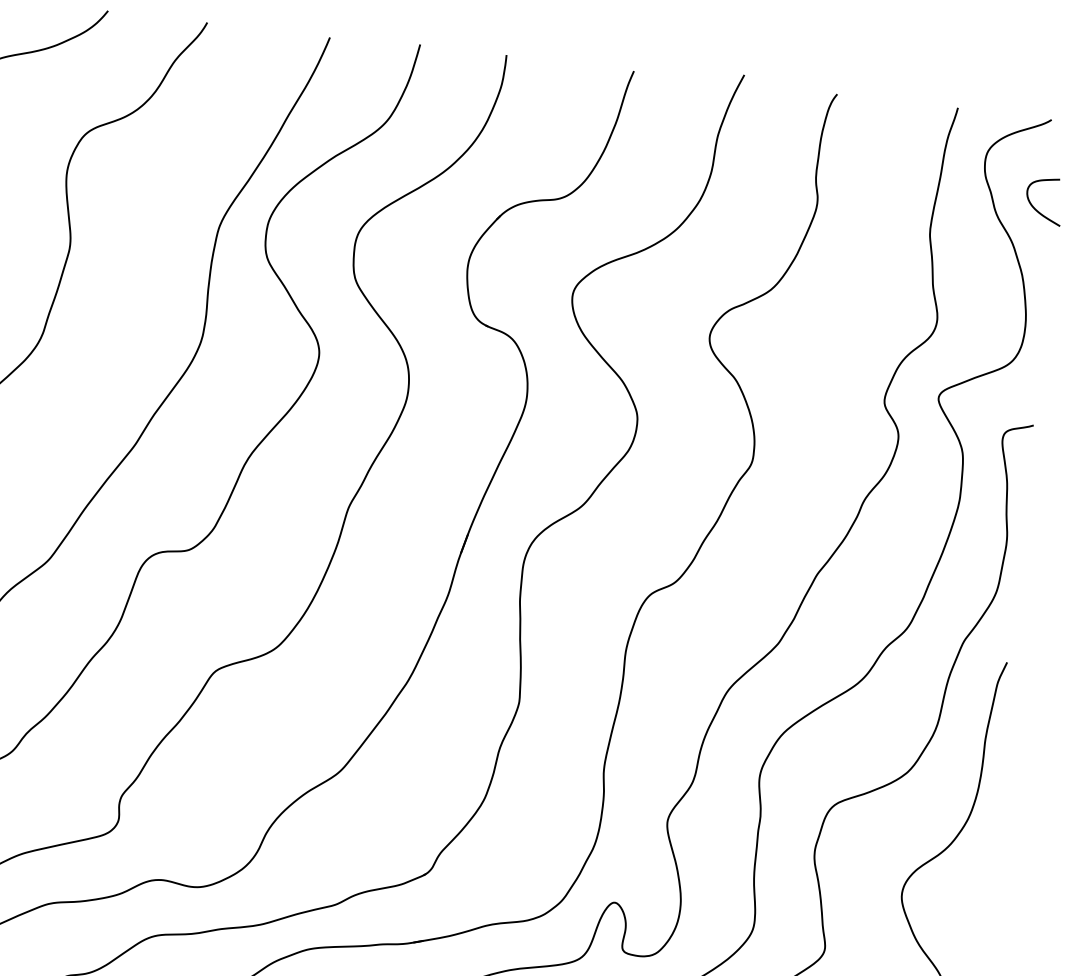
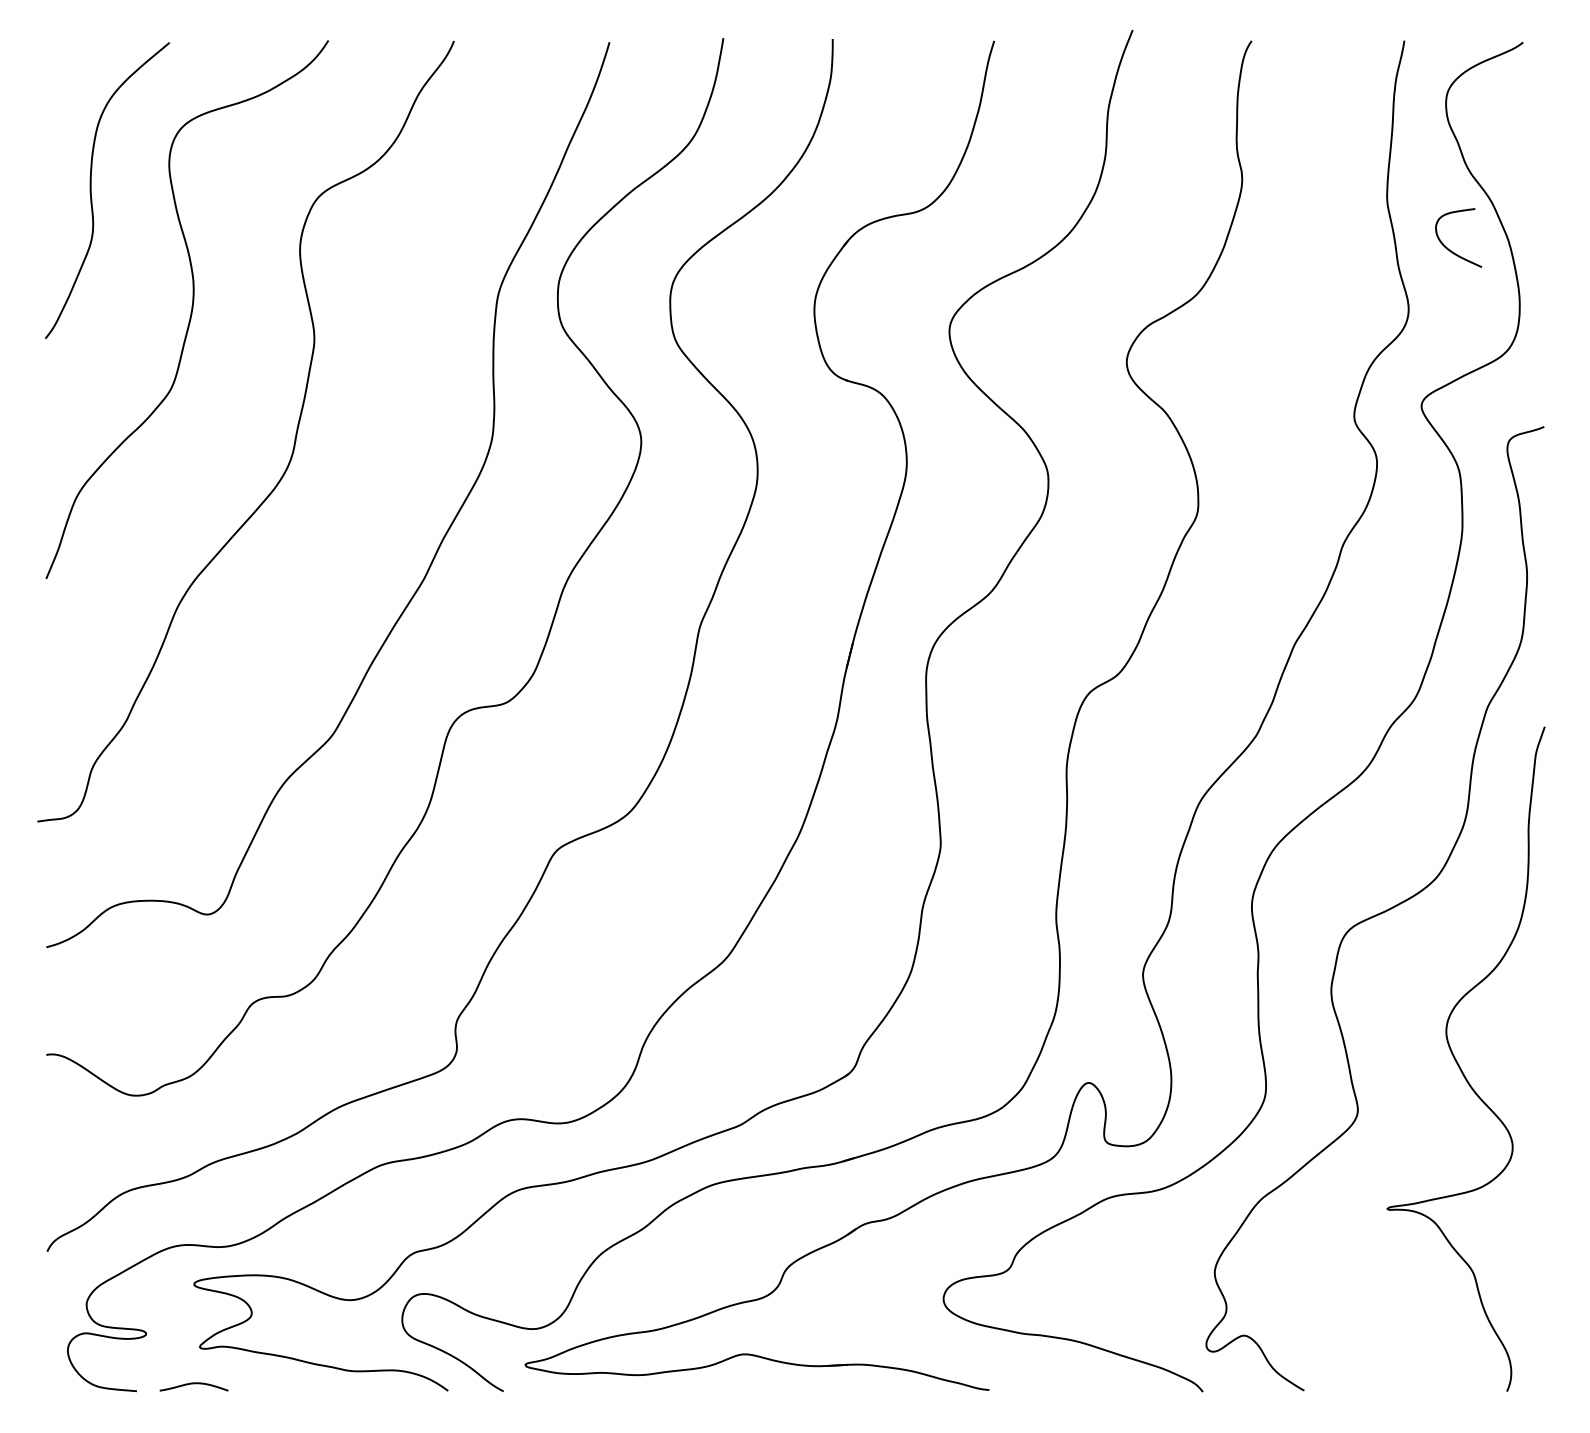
curve: (1036, 209) -> (1450, 249), moved

